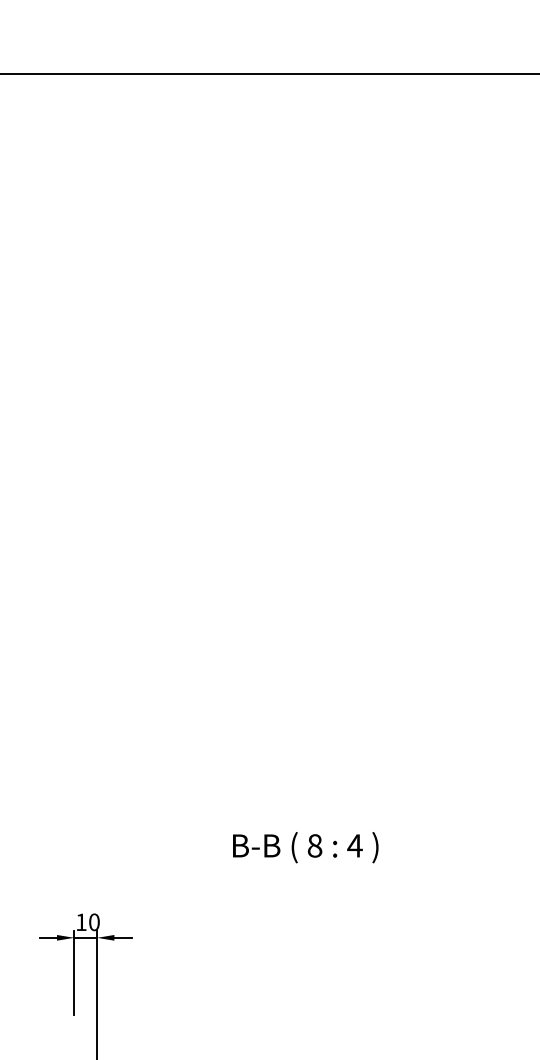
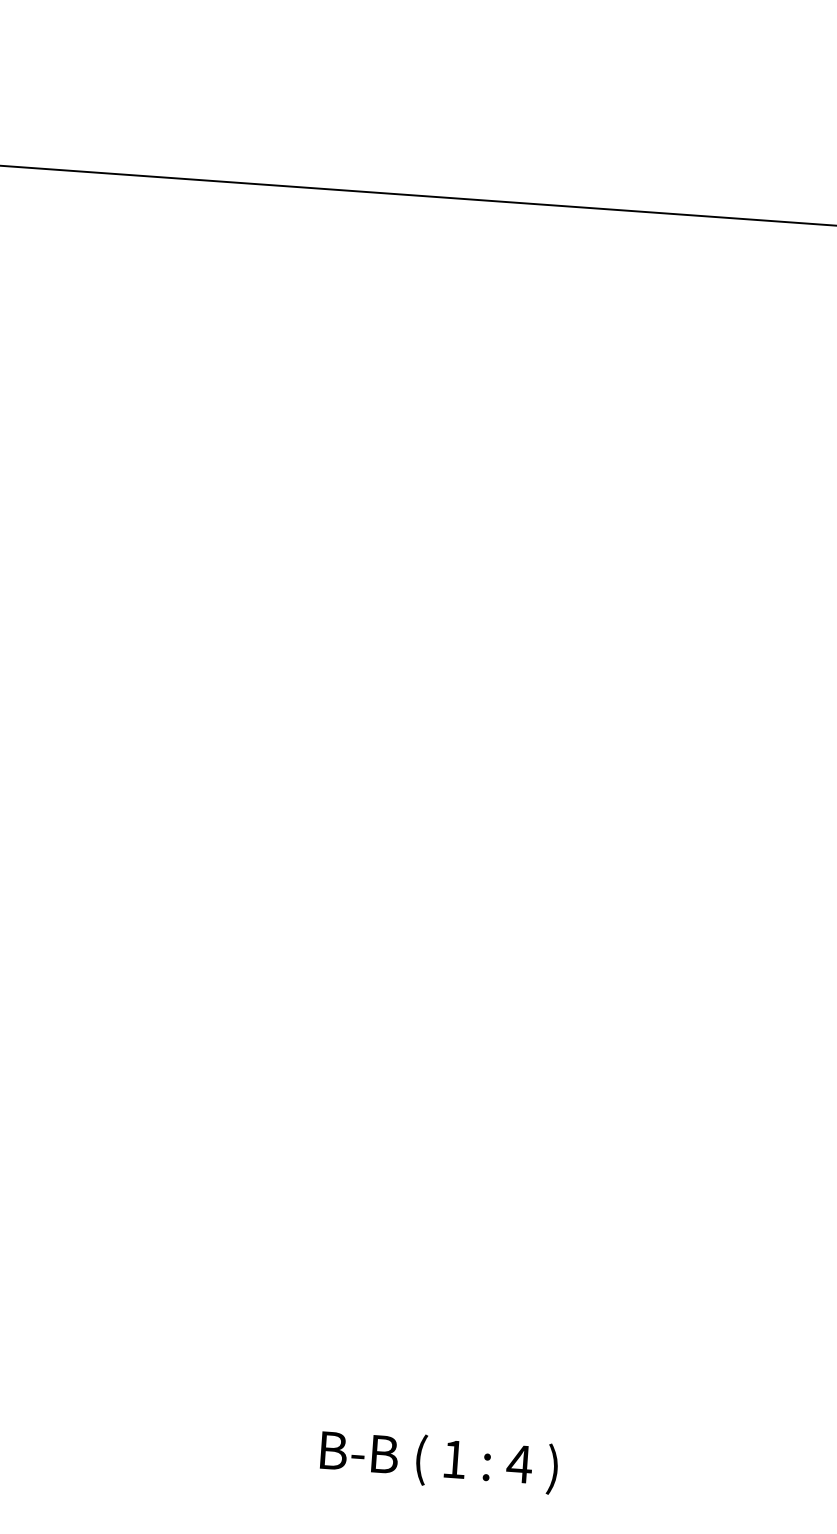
text: (314, 845) -> (453, 1458), 8 -> 1

